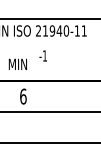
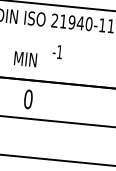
text: (23, 96) -> (28, 99), 6 -> 0

